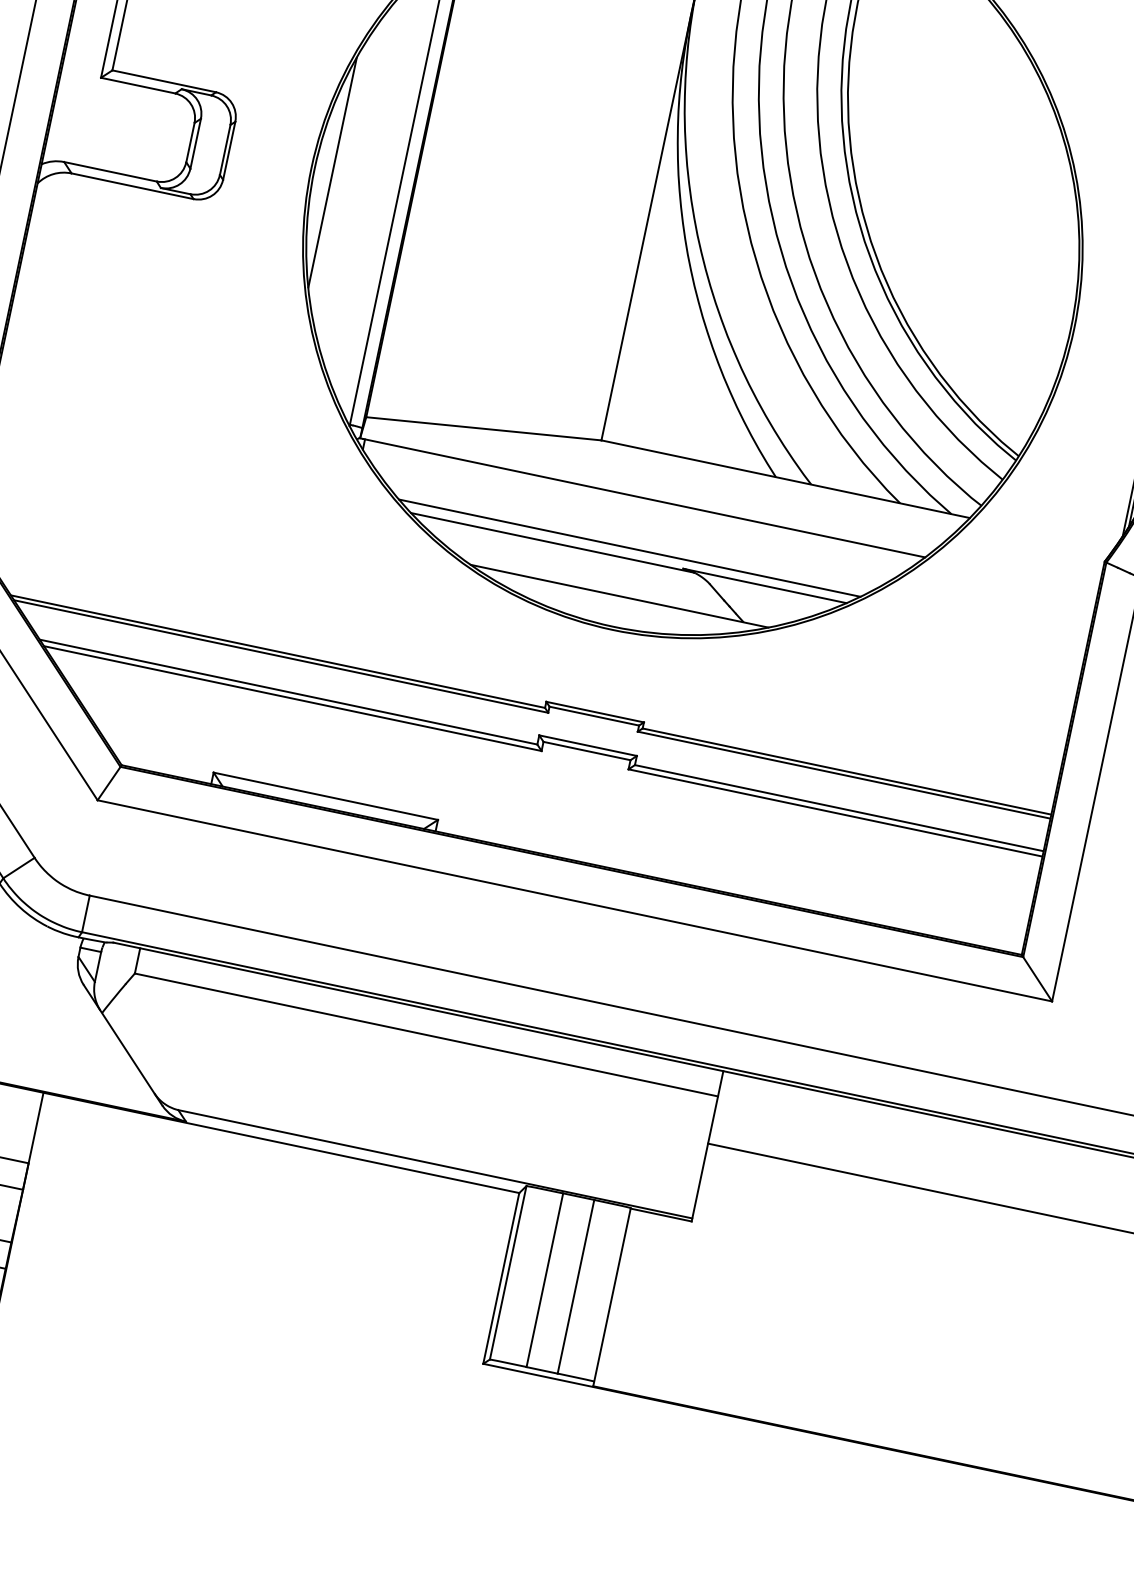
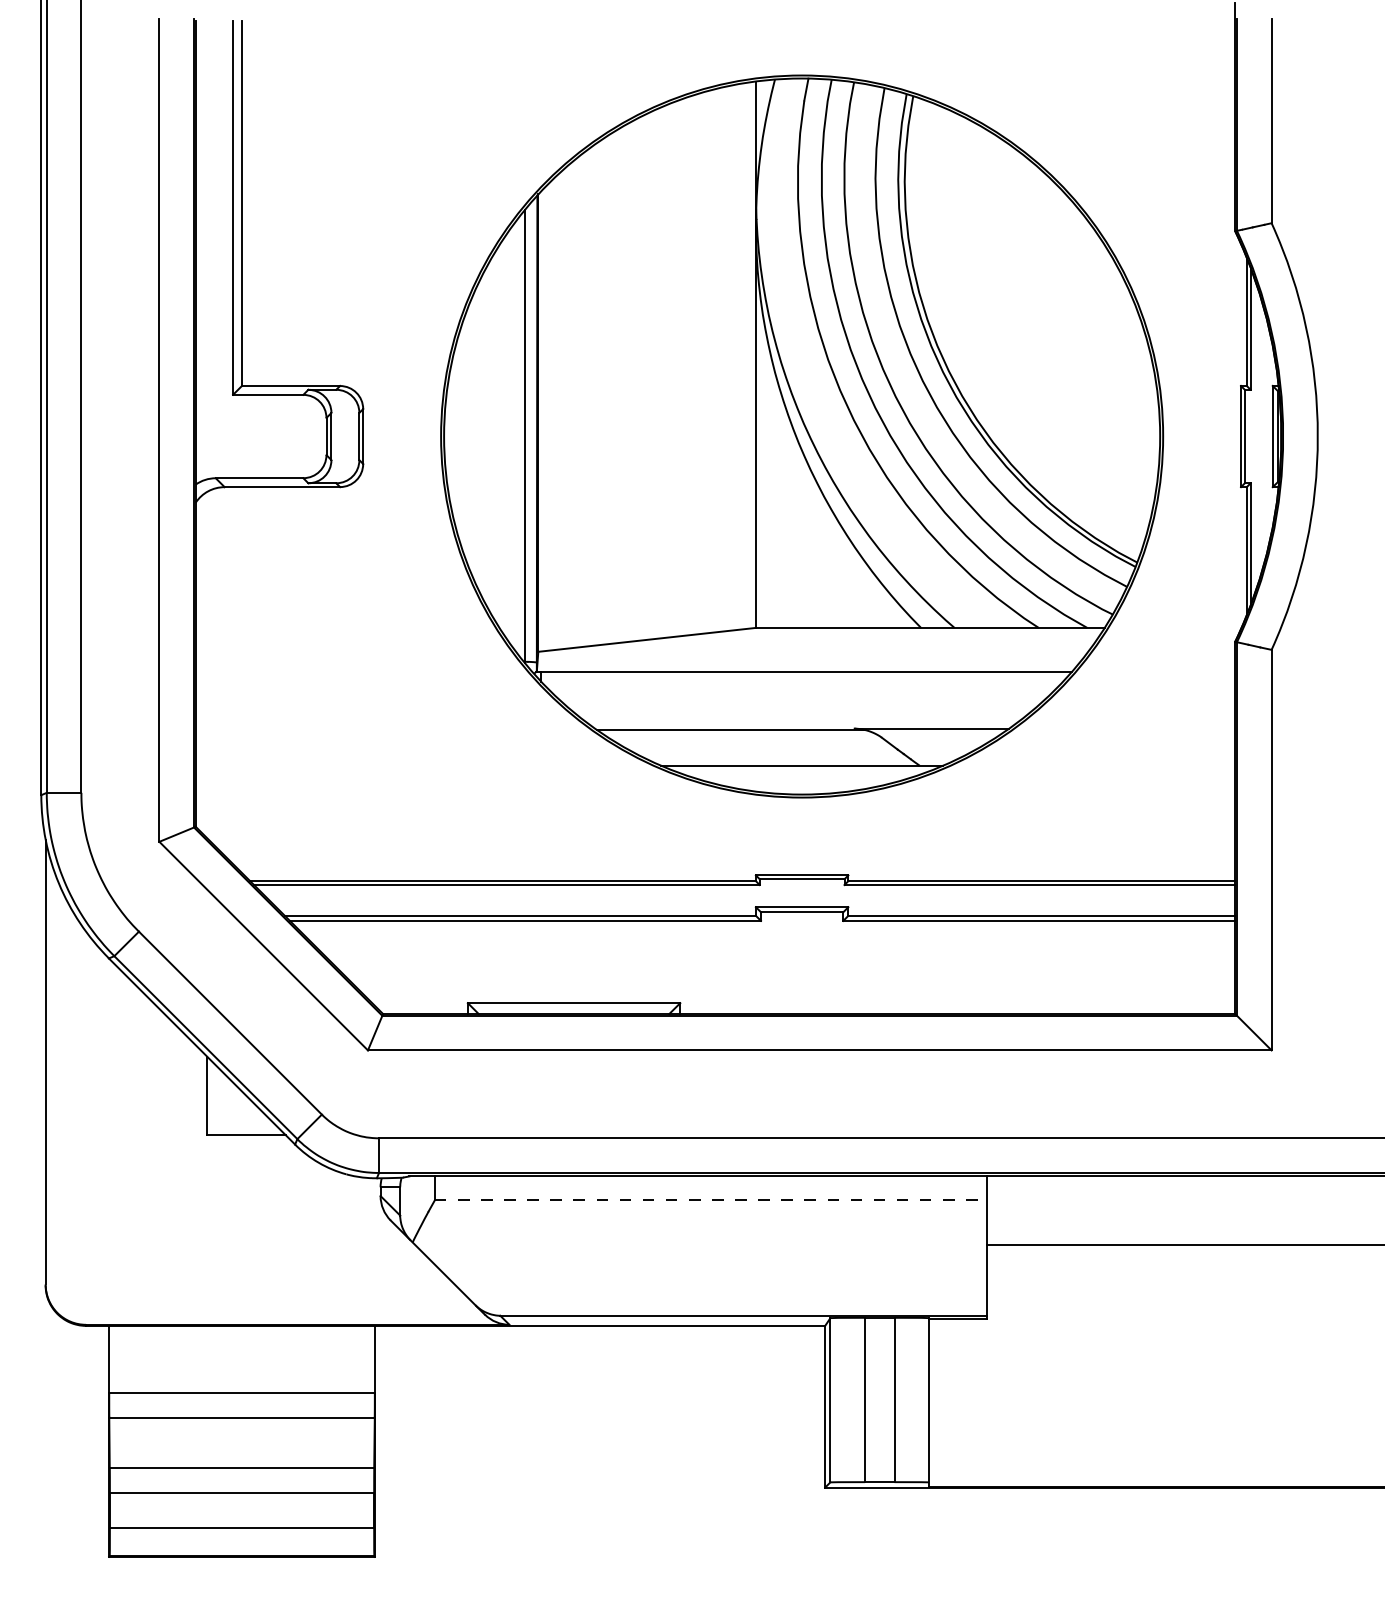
line: (333, 172) -> (461, 436), removed
line: (628, 548) -> (801, 720), removed
line: (427, 1035) -> (711, 1200), solid -> dashed

